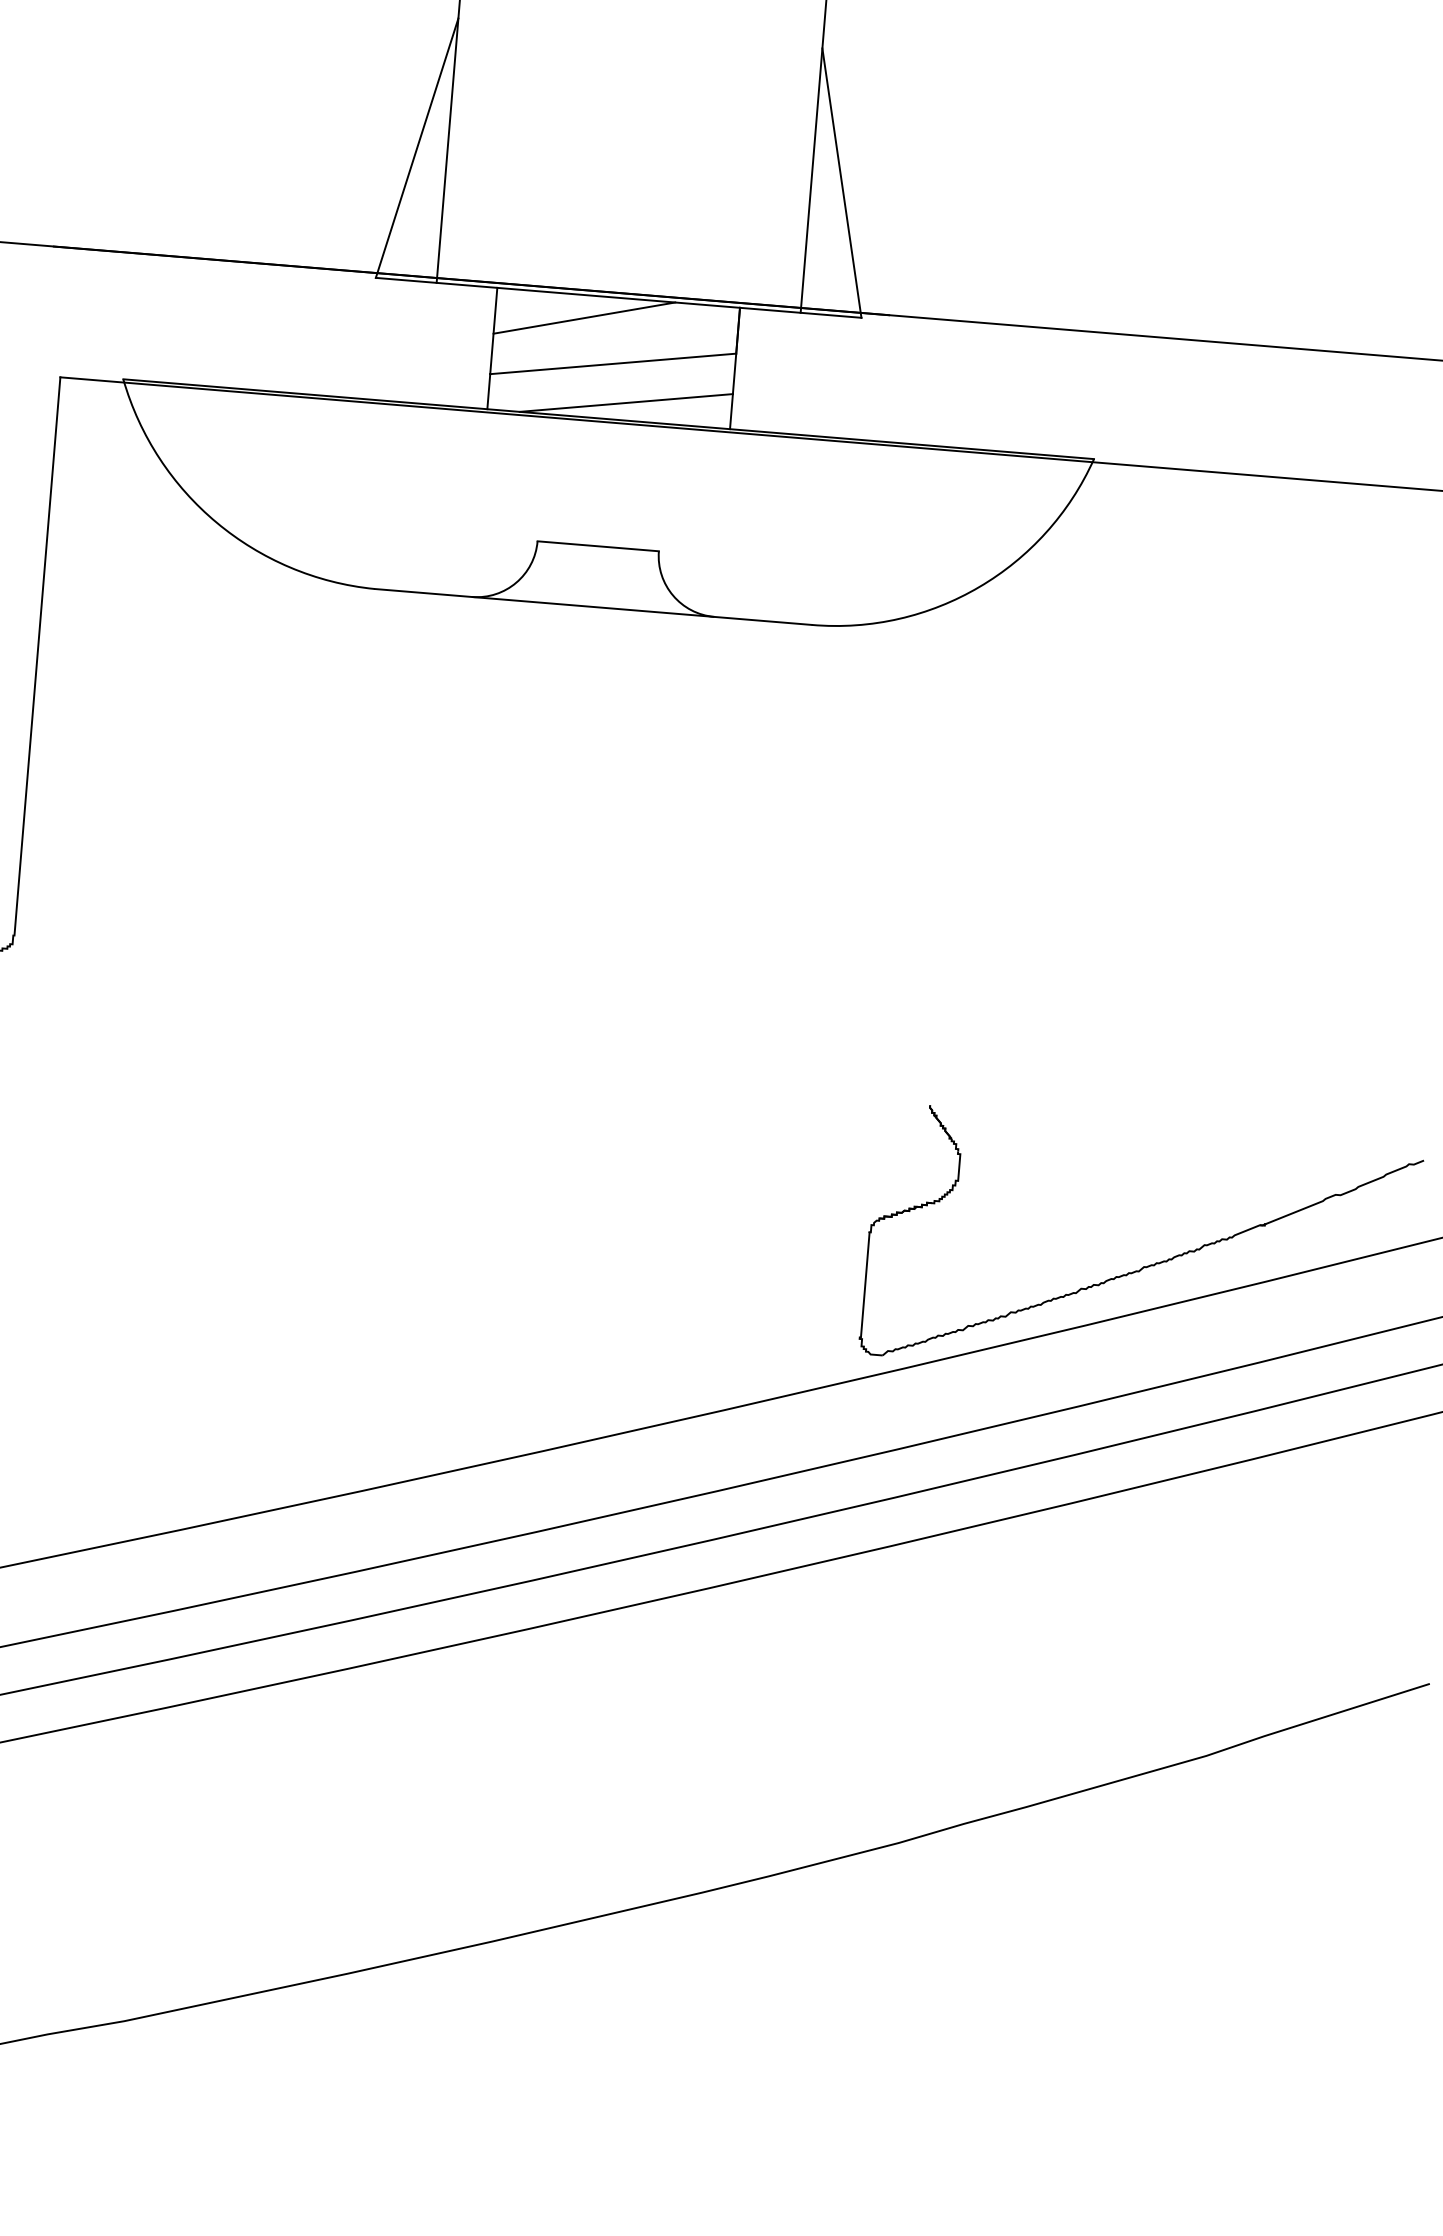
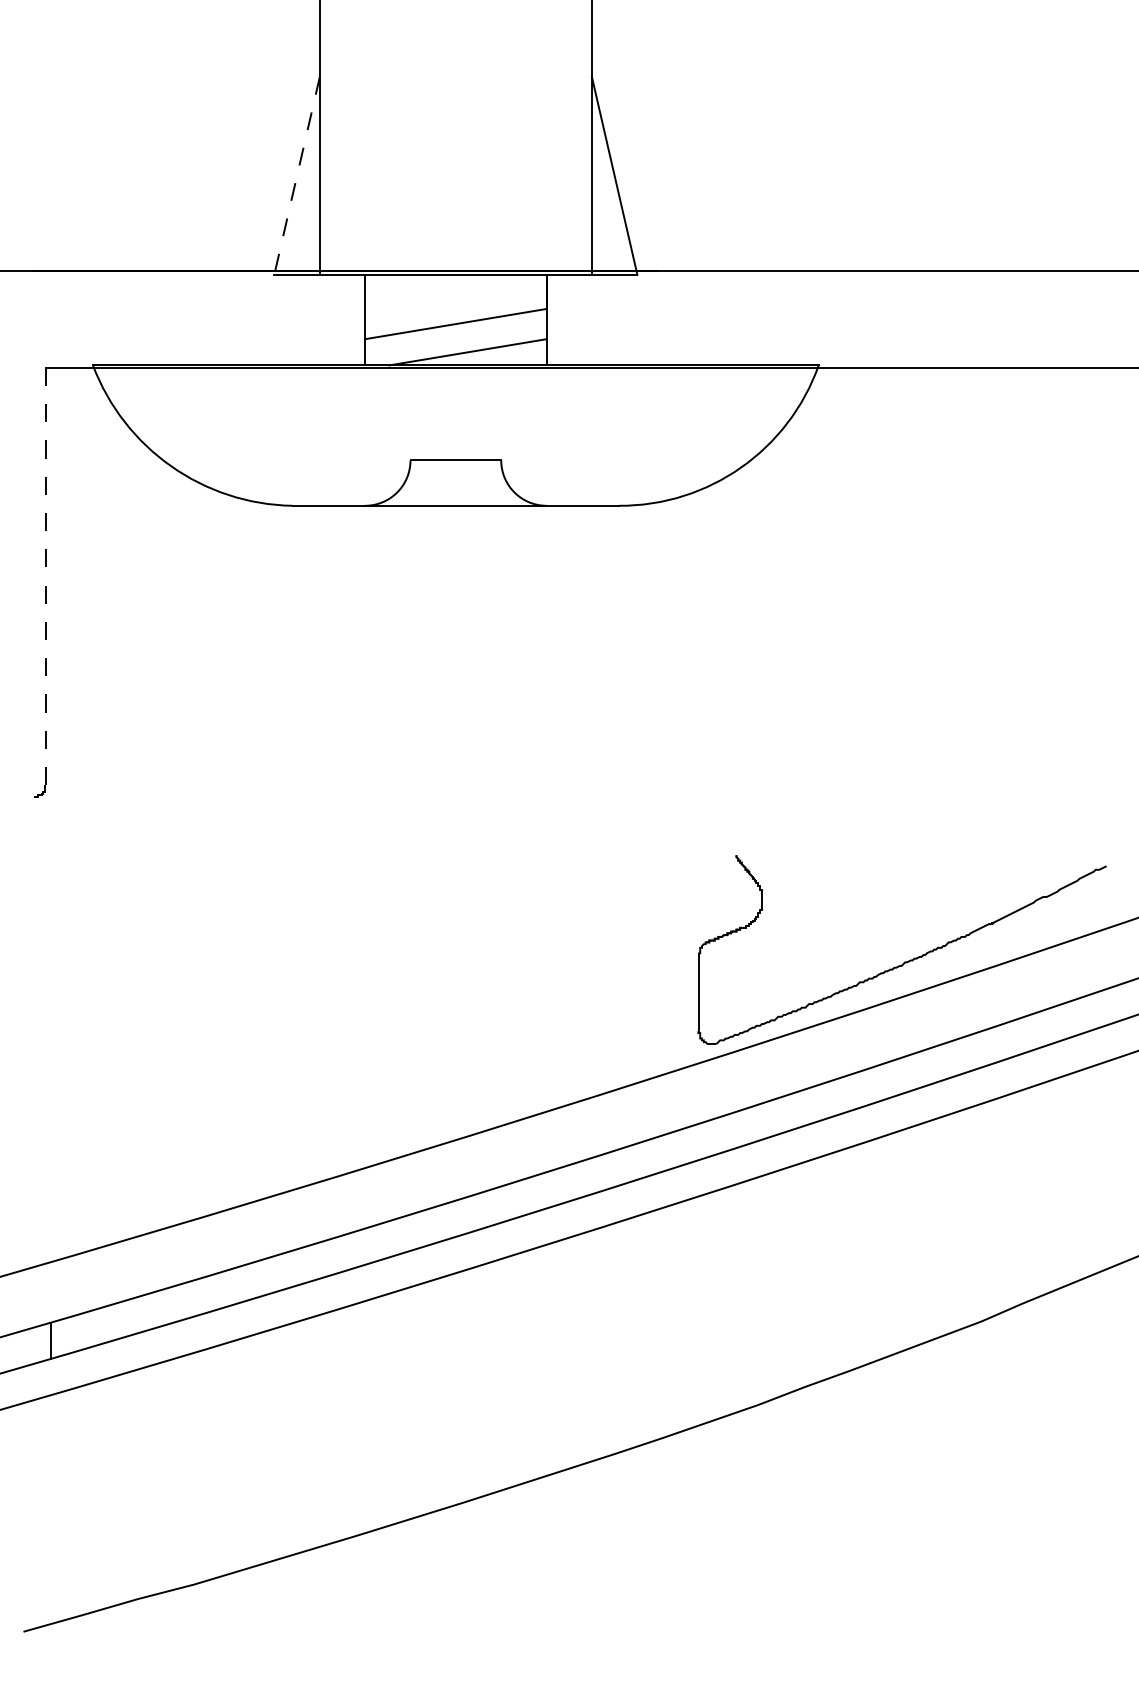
line: (416, 148) -> (296, 176), solid -> dashed
line: (584, 317) -> (431, 291), removed
line: (37, 656) -> (46, 576), solid -> dashed

